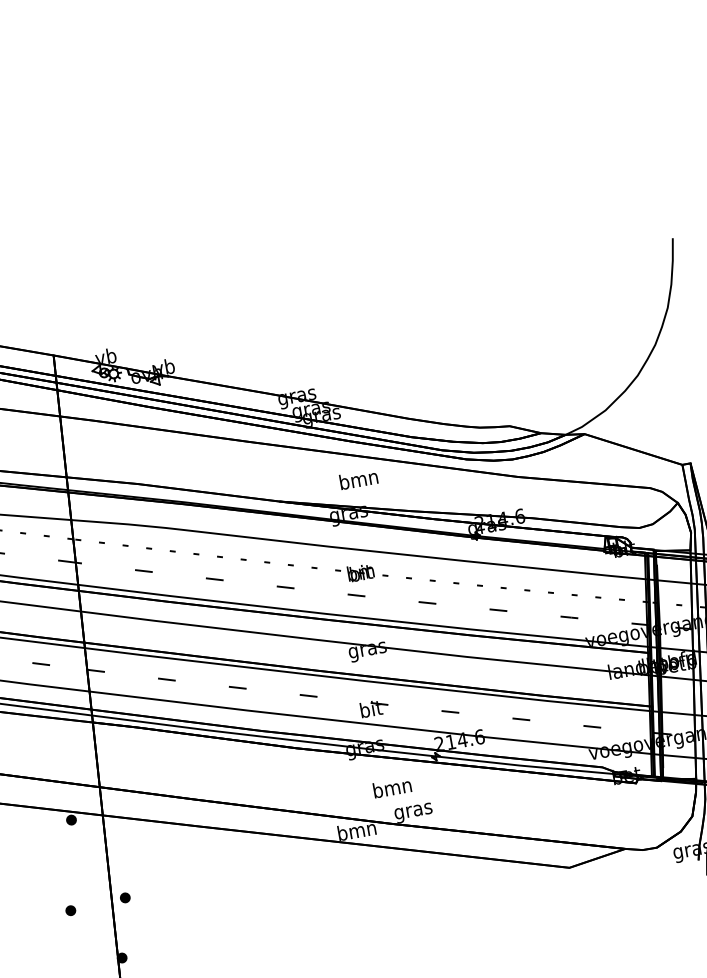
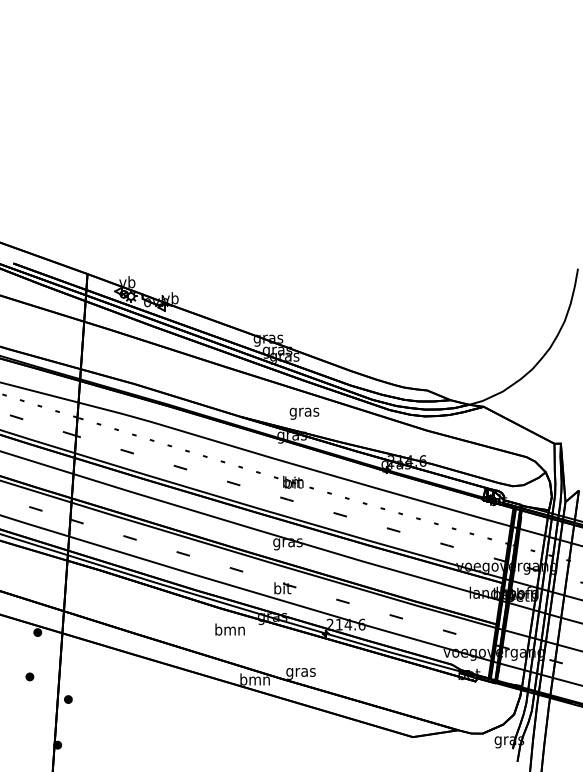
text: (359, 480) -> (304, 411), bmn -> gras
text: (391, 787) -> (229, 629), moved
part: (70, 910) -> (29, 676), moved

